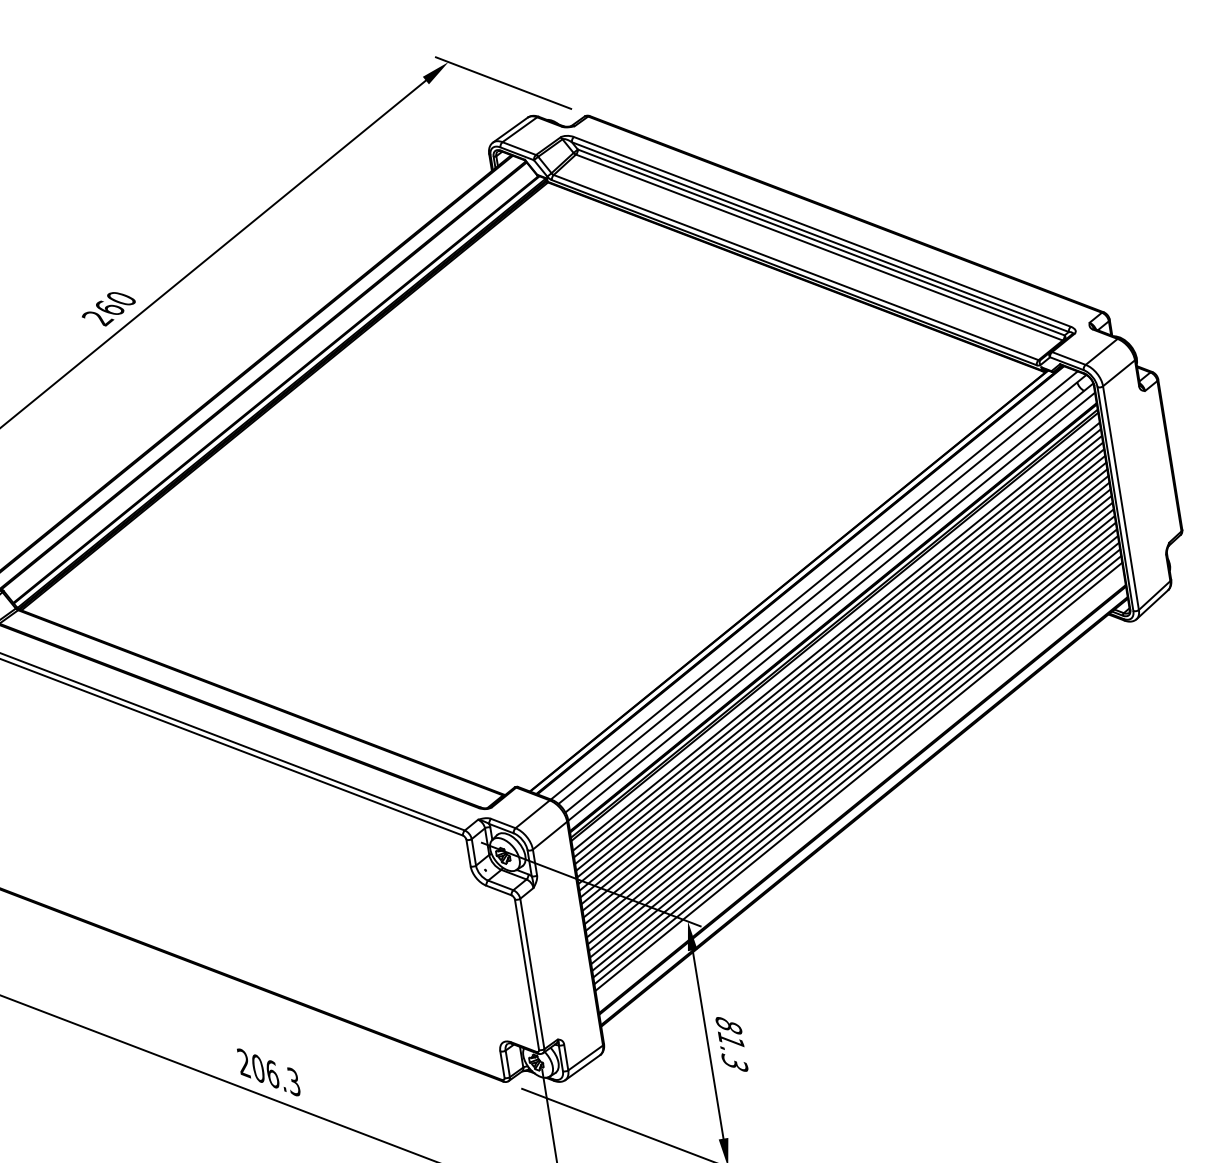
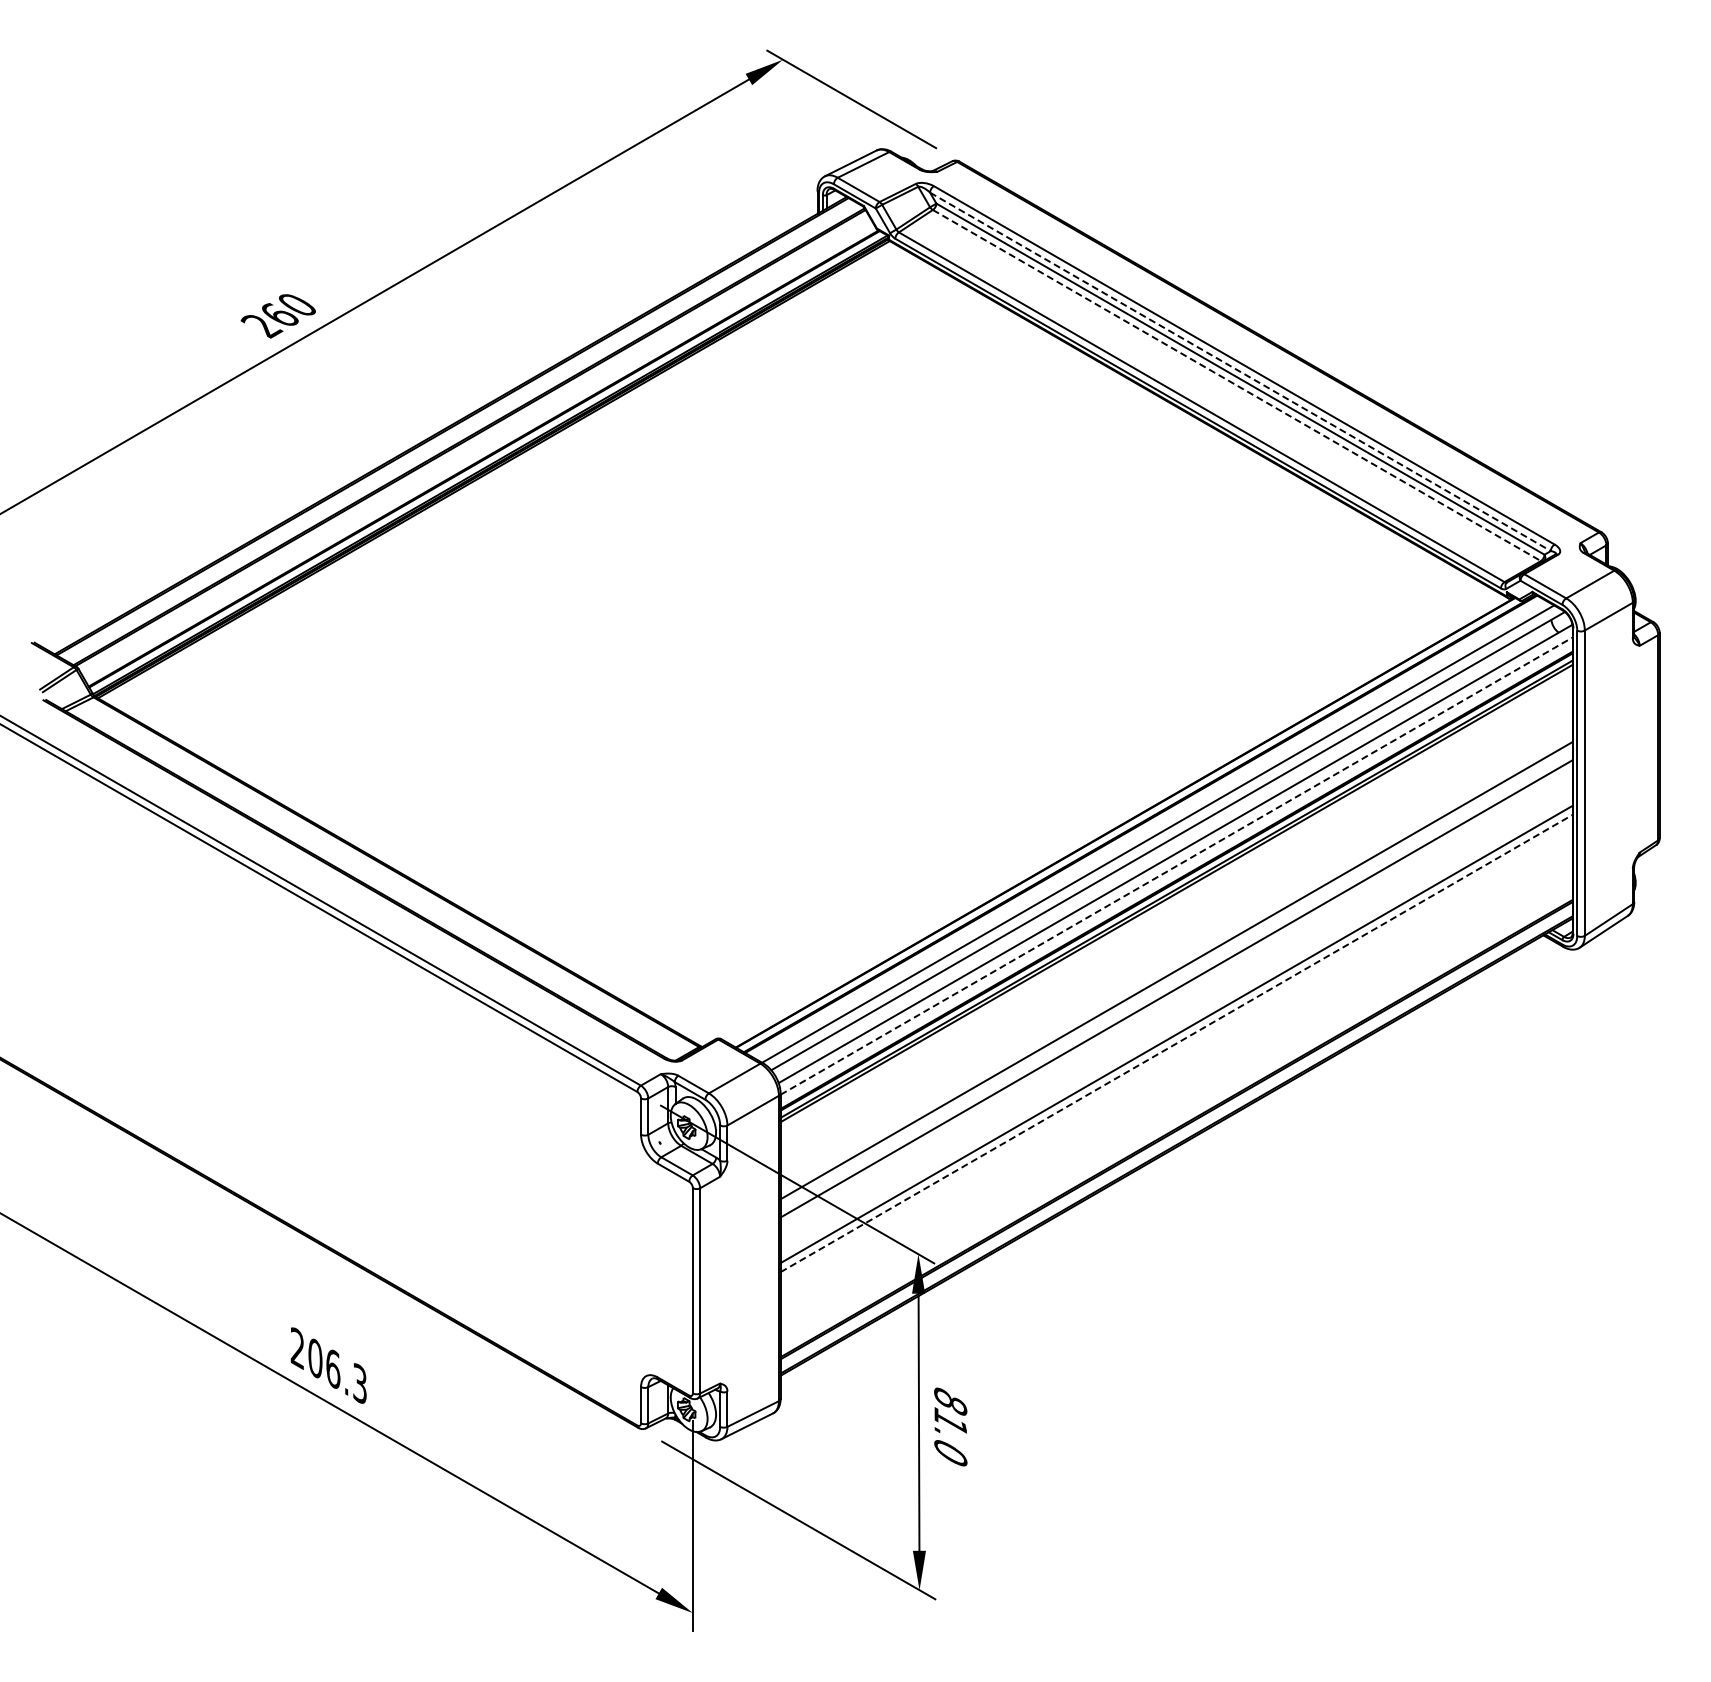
line: (820, 237) -> (1240, 372), solid -> dashed
line: (819, 247) -> (1237, 385), solid -> dashed
line: (832, 606) -> (1177, 865), solid -> dashed
line: (836, 636) -> (1176, 906), removed
line: (837, 642) -> (1176, 915), removed
line: (838, 649) -> (1176, 924), removed
line: (839, 656) -> (1176, 933), removed
line: (840, 663) -> (1176, 943), removed
line: (841, 670) -> (1176, 952), removed
line: (842, 676) -> (1176, 961), removed
line: (844, 689) -> (1176, 979), removed
line: (846, 703) -> (1176, 997), removed
line: (847, 709) -> (1176, 1006), removed
line: (849, 716) -> (1176, 1015), removed
line: (850, 722) -> (1176, 1024), removed
line: (853, 736) -> (1177, 1043), solid -> dashed
line: (853, 743) -> (1176, 1052), removed
line: (854, 749) -> (1176, 1061), removed
line: (855, 756) -> (1176, 1070), removed
line: (856, 763) -> (1176, 1079), removed
line: (857, 769) -> (1176, 1088), removed
line: (858, 776) -> (1176, 1097), removed
text: (734, 1062) -> (950, 1451), 81.3 -> 81.0

